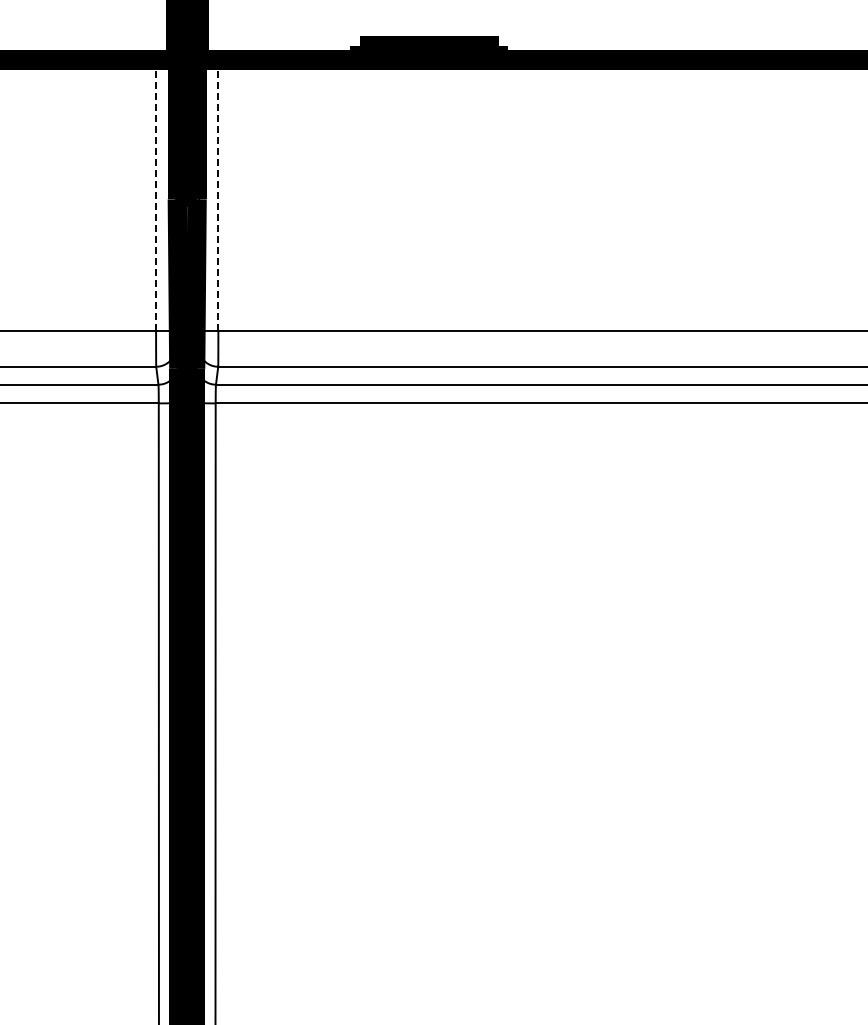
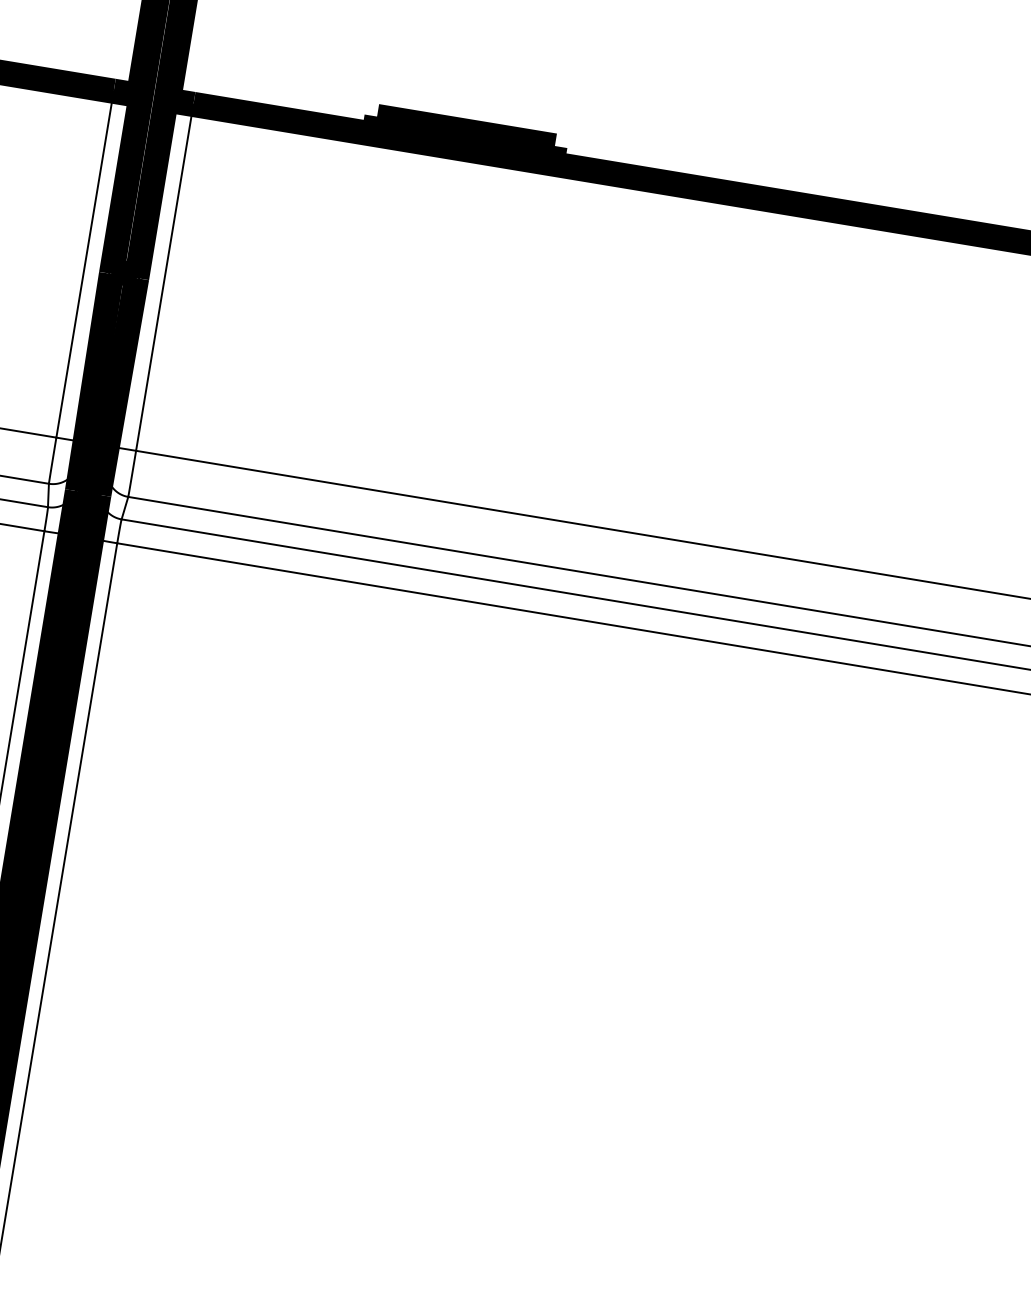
line: (156, 194) -> (85, 263), dashed -> solid
line: (218, 195) -> (164, 277), dashed -> solid

